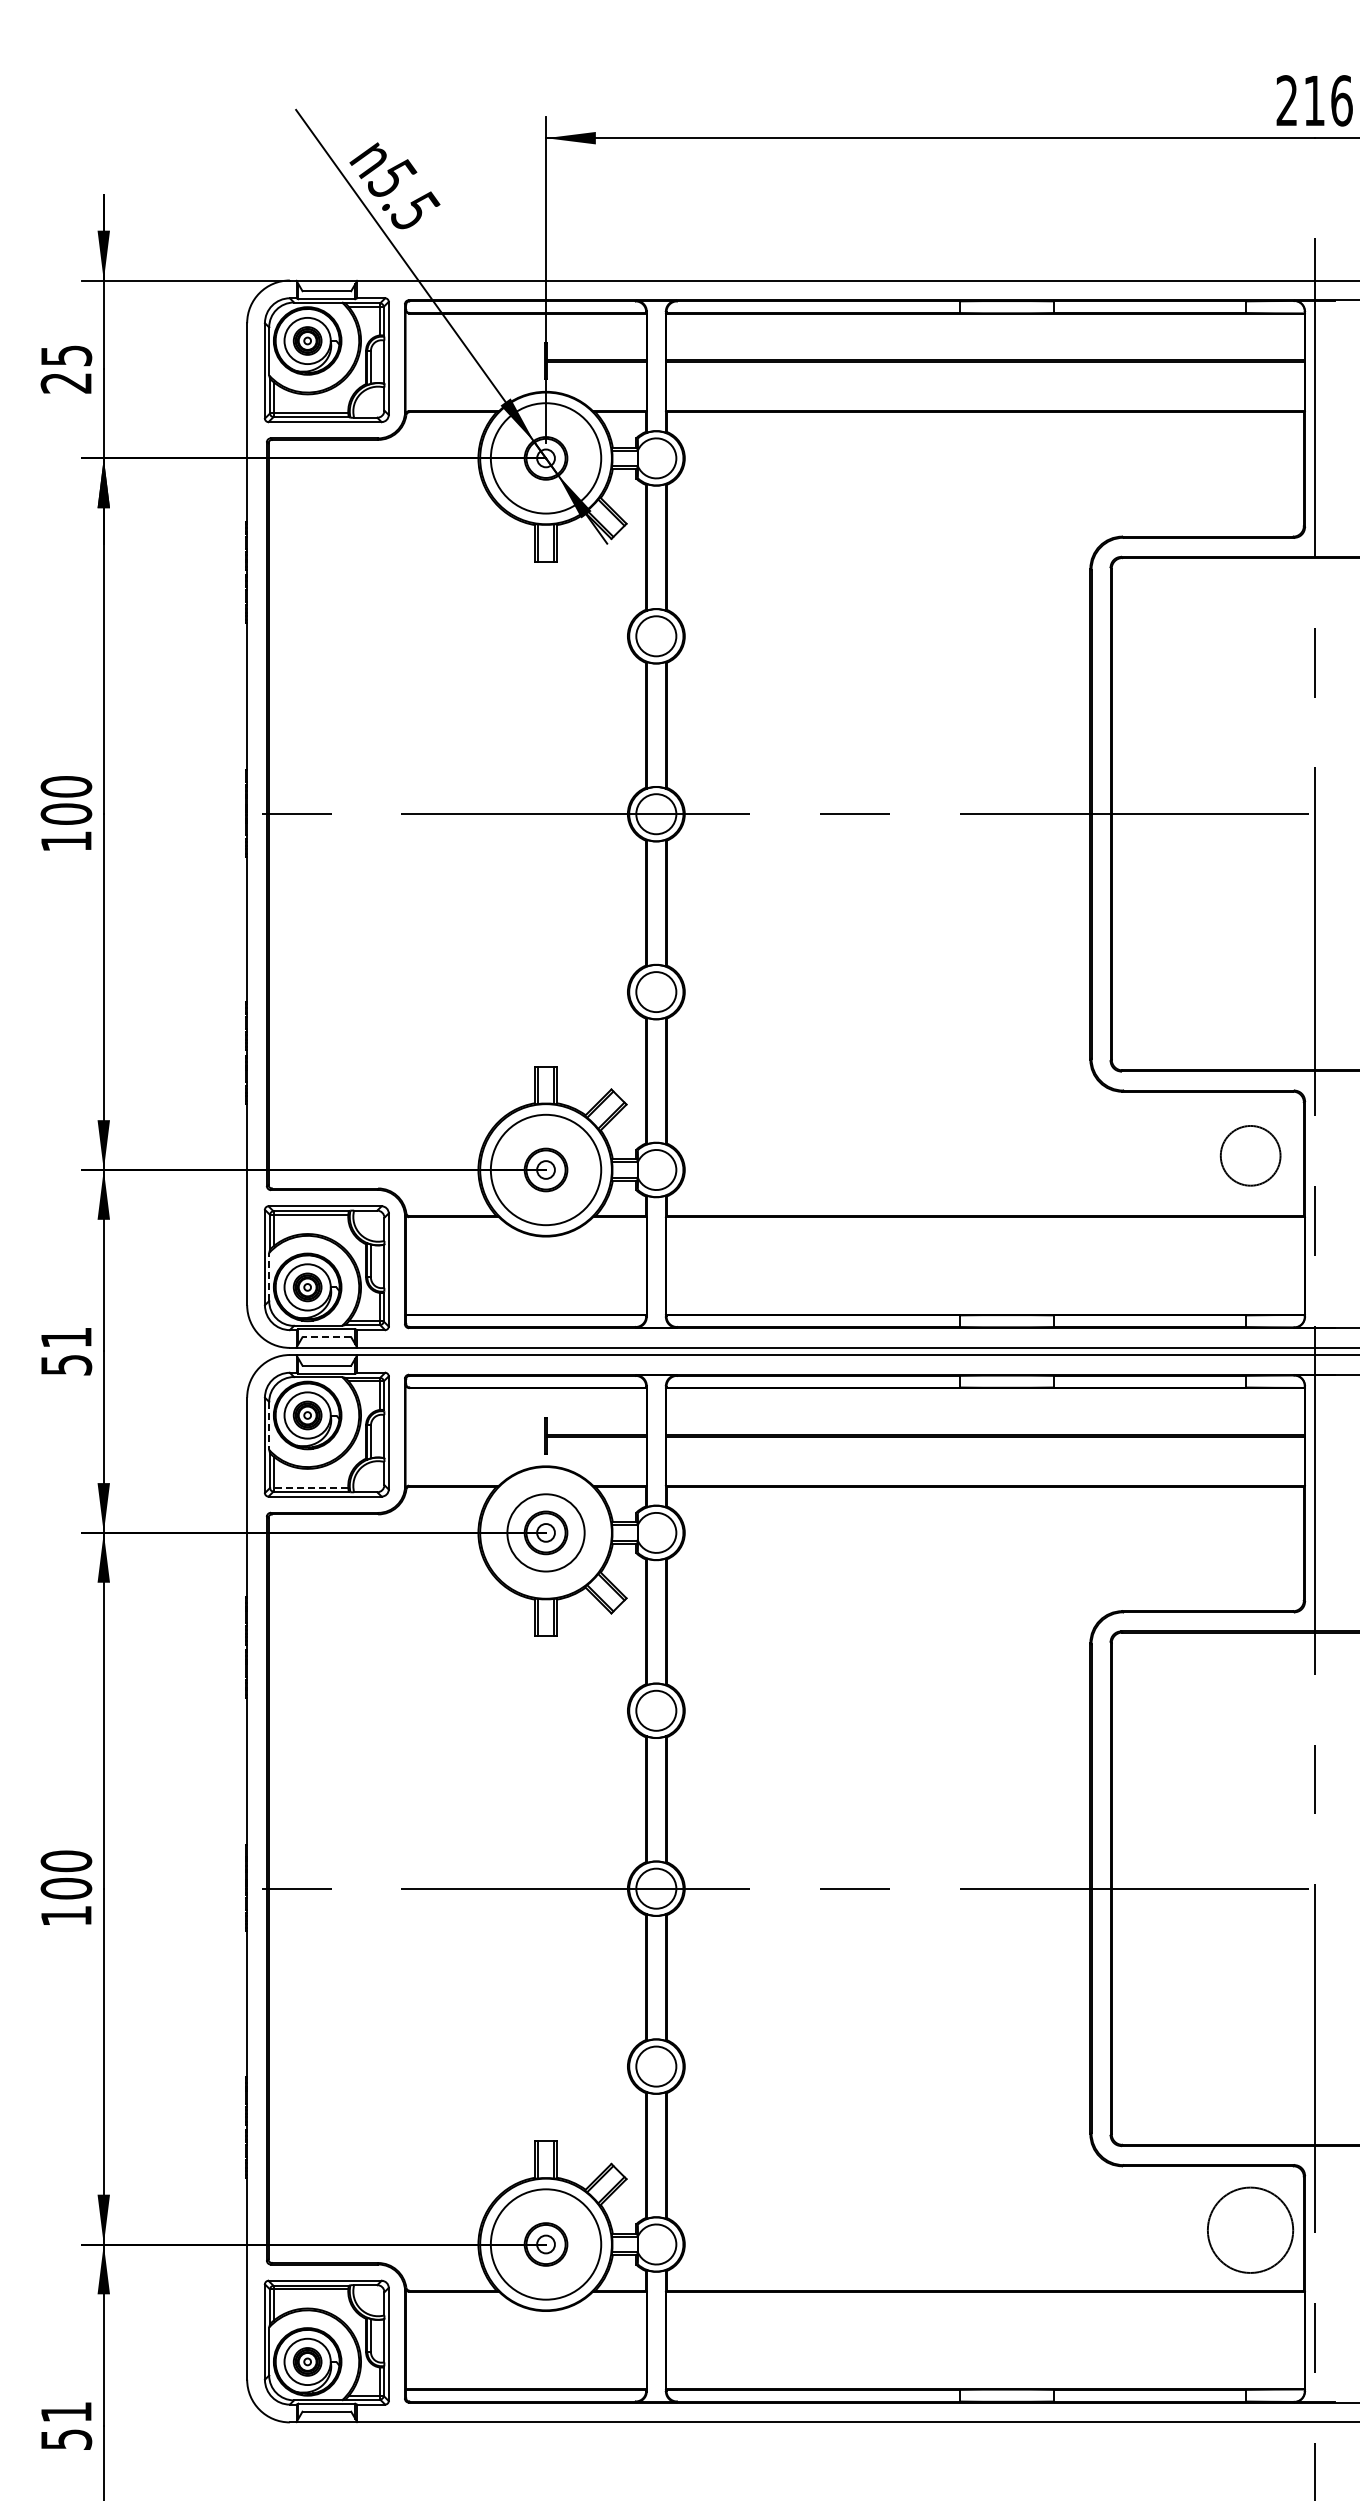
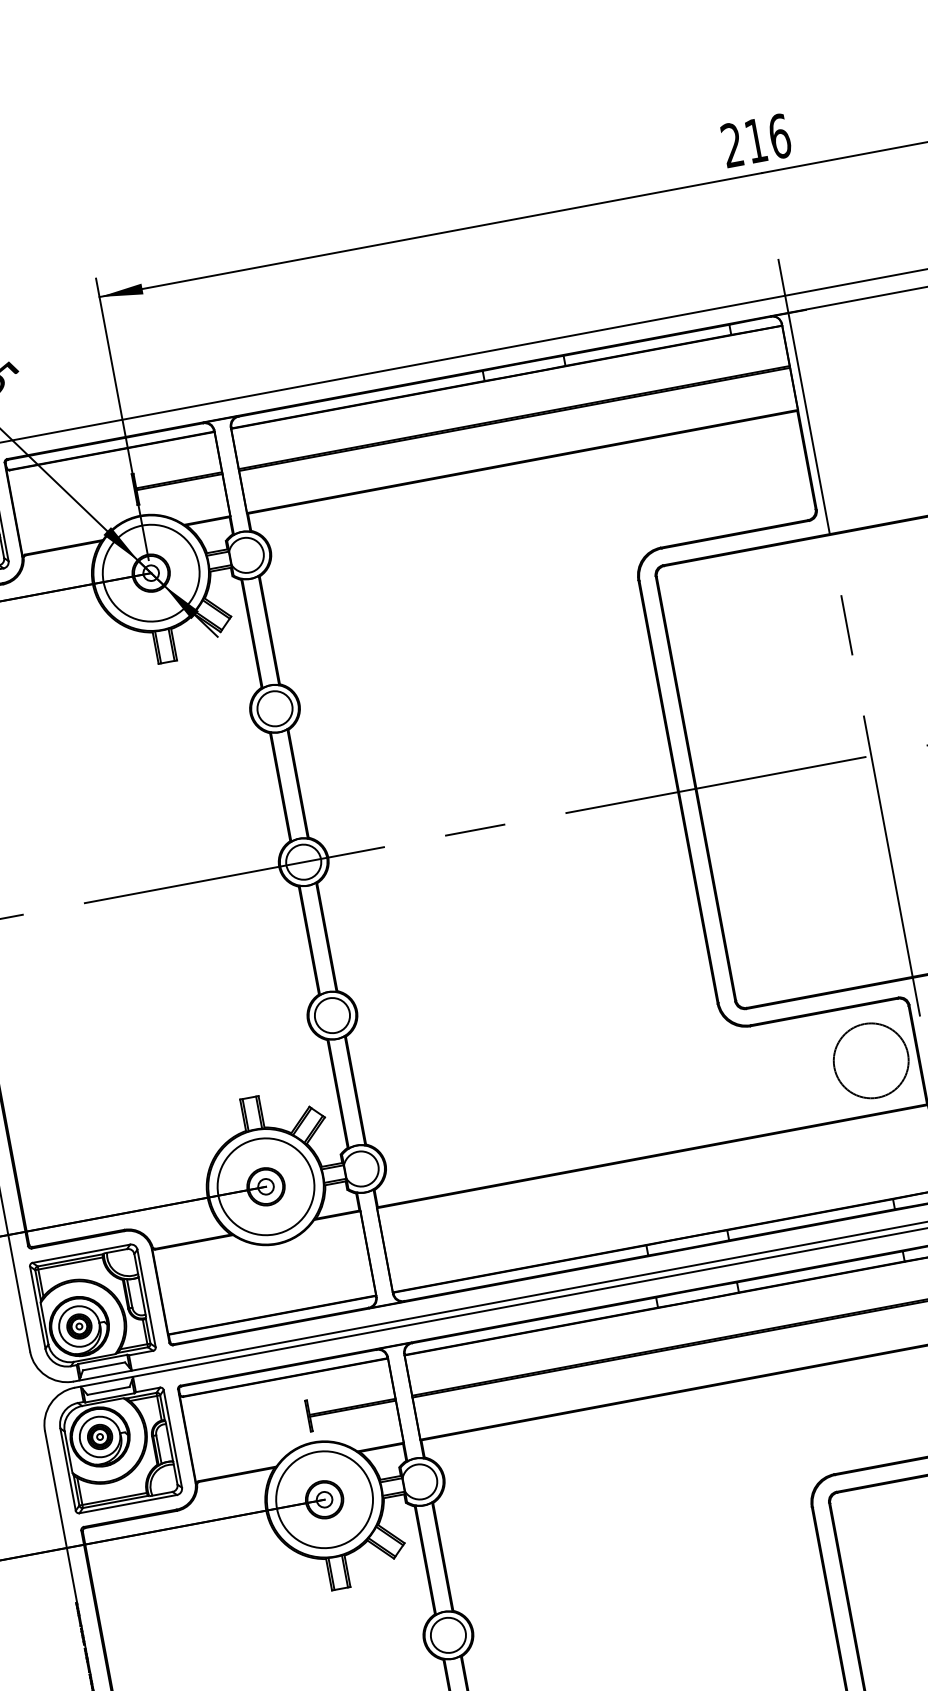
circle: (1250, 1155) -> (871, 1060), size x1.43
line: (269, 1277) -> (44, 1324), dashed -> solid
line: (326, 1337) -> (103, 1366), dashed -> solid
line: (269, 1425) -> (68, 1451), dashed -> solid
line: (308, 1487) -> (112, 1498), dashed -> solid
circle: (545, 1532) -> (324, 1499), size x1.43

